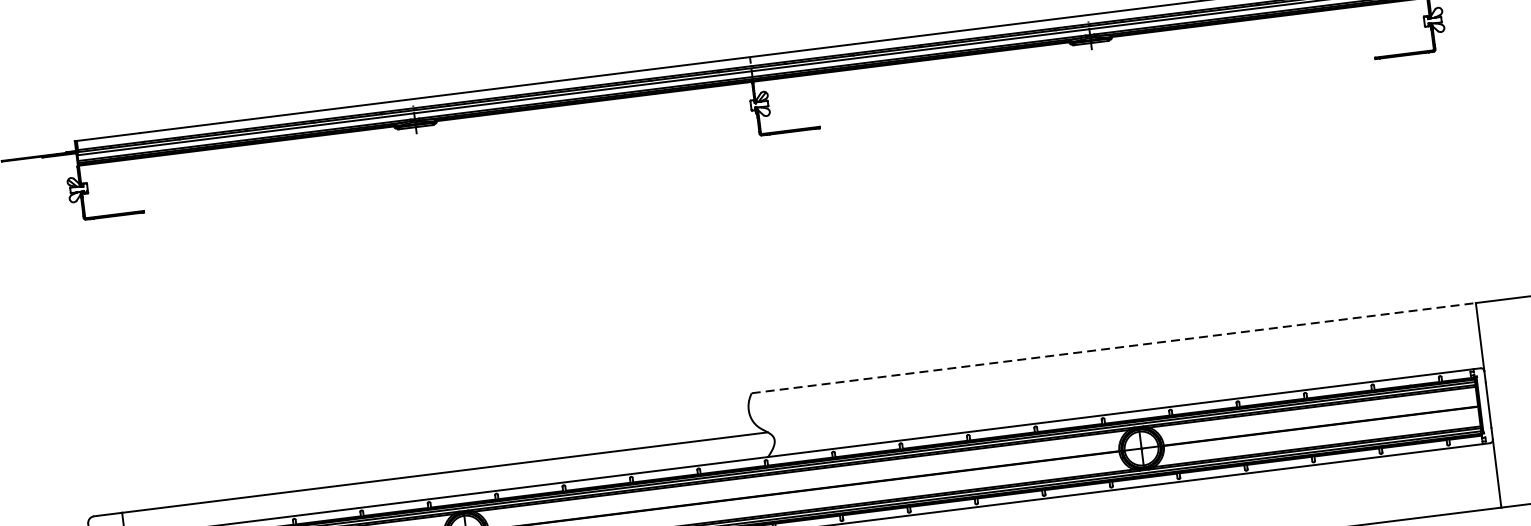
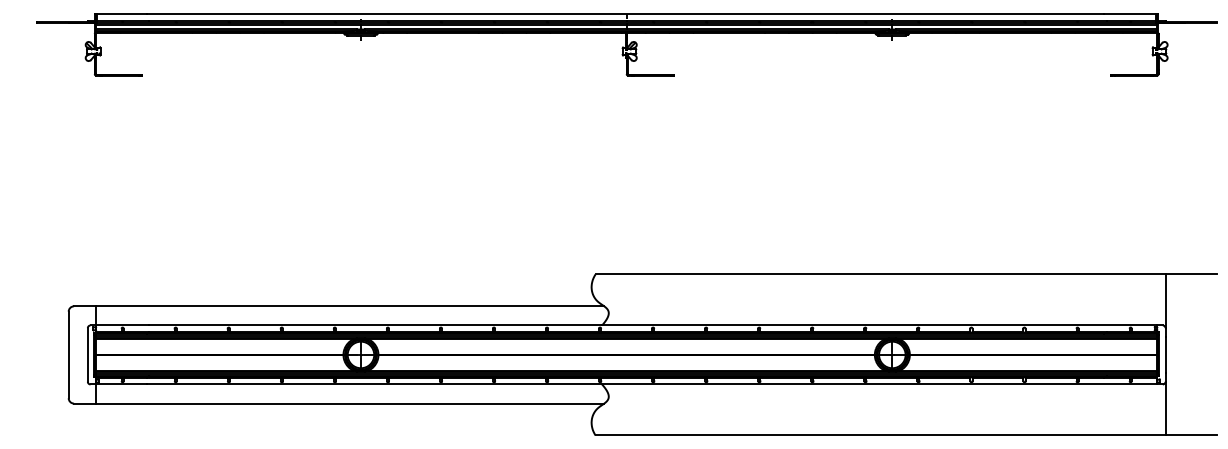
line: (1113, 348) -> (880, 274), dashed -> solid

